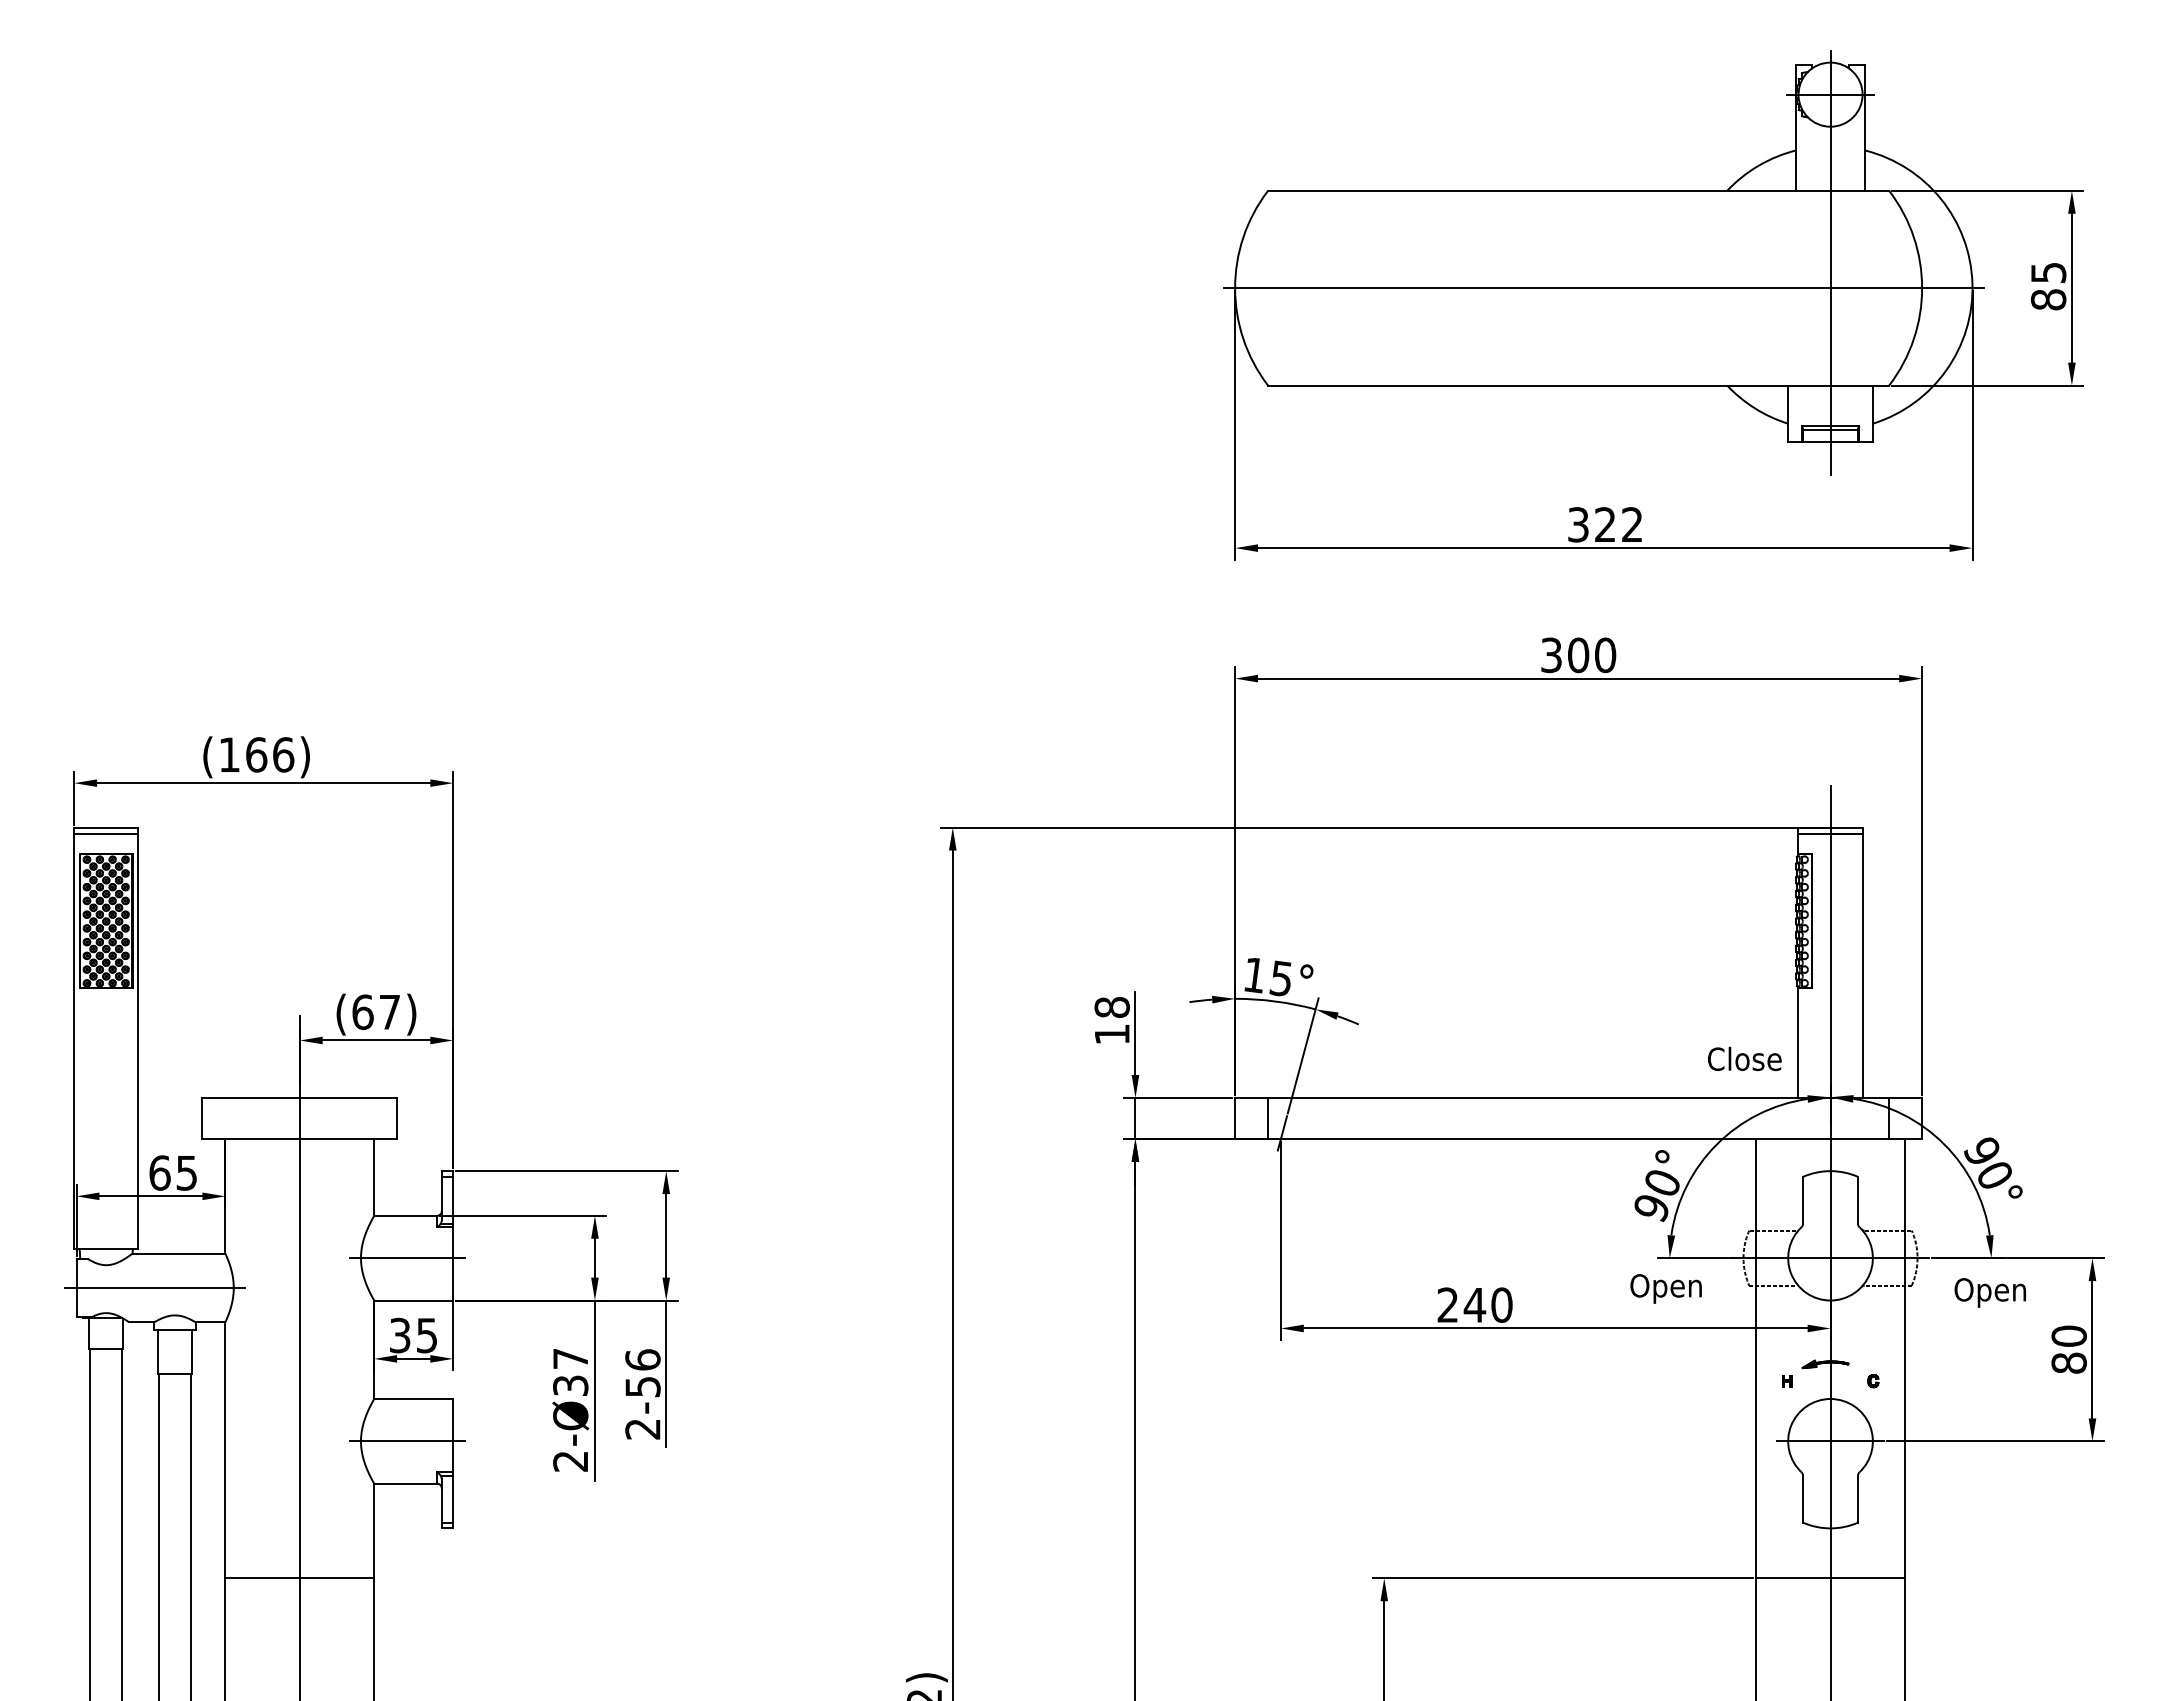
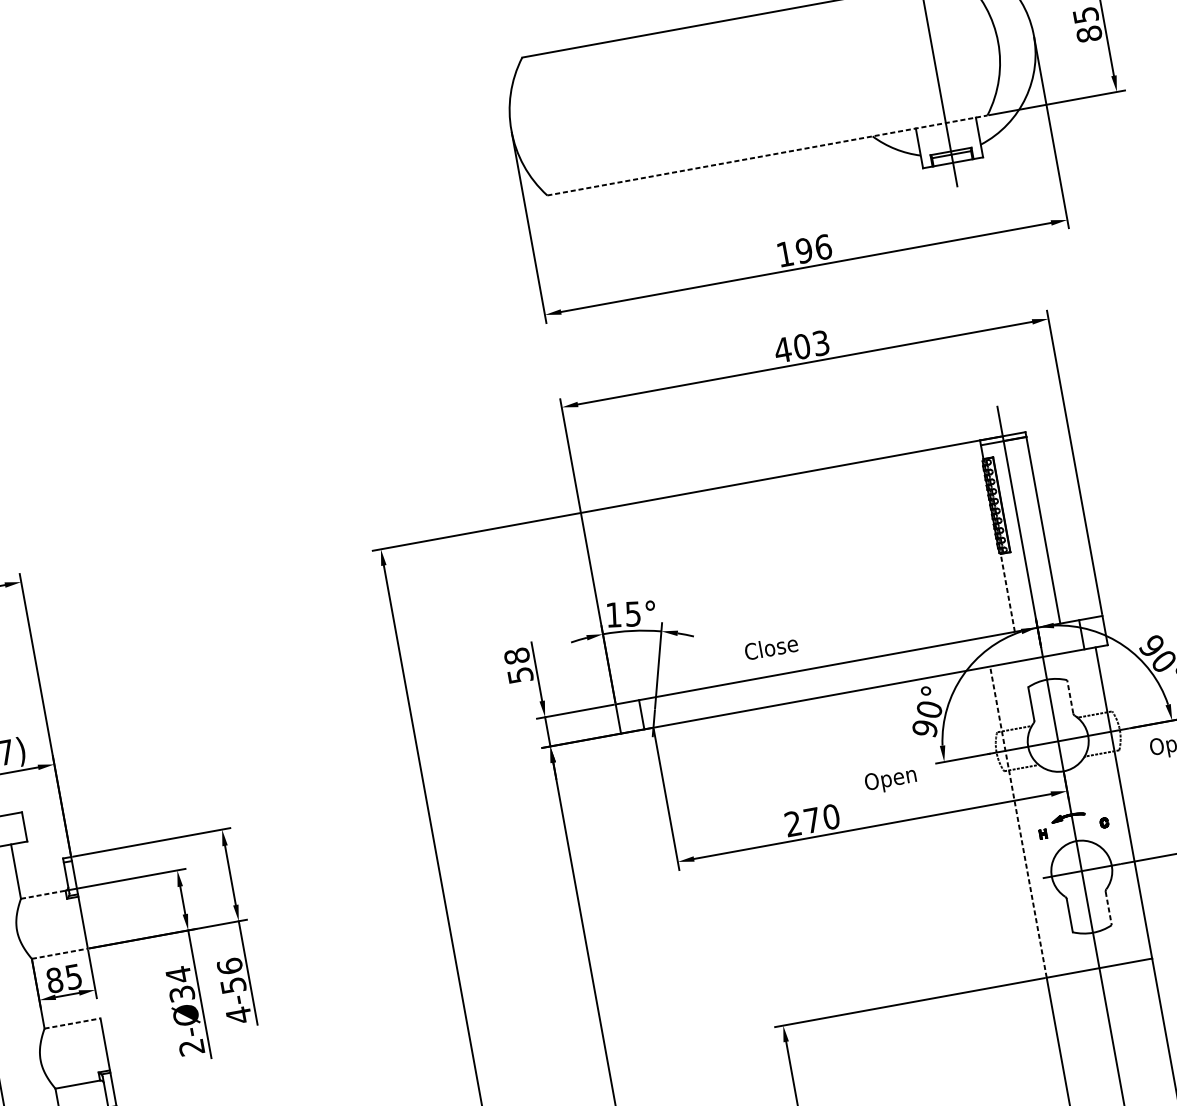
line: (1603, 288) -> (772, 83), removed
line: (1578, 385) -> (767, 155), solid -> dashed
text: (1605, 524) -> (804, 250), 322 -> 196
text: (1578, 655) -> (802, 346), 300 -> 403
text: (1112, 1034) -> (520, 675), 18 -> 58
line: (1798, 1042) -> (1007, 592), solid -> dashed
text: (1744, 1058) -> (771, 647), moved
line: (1858, 1199) -> (1070, 696), solid -> dashed
line: (406, 1215) -> (43, 894), solid -> dashed
line: (406, 1258) -> (49, 924), removed
text: (1665, 1288) -> (890, 780), moved
line: (413, 1300) -> (59, 953), solid -> dashed
text: (1474, 1305) -> (812, 820), 240 -> 270
text: (399, 1335) -> (54, 980), 35 -> 85
text: (570, 1358) -> (178, 974), 2-Ø37 -> 2-Ø34
line: (1756, 1358) -> (1018, 821), solid -> dashed
line: (413, 1399) -> (72, 1023), solid -> dashed
text: (642, 1429) -> (238, 1015), 2-56 -> 4-56
line: (406, 1441) -> (72, 1054), removed
line: (1858, 1499) -> (1109, 908), solid -> dashed

